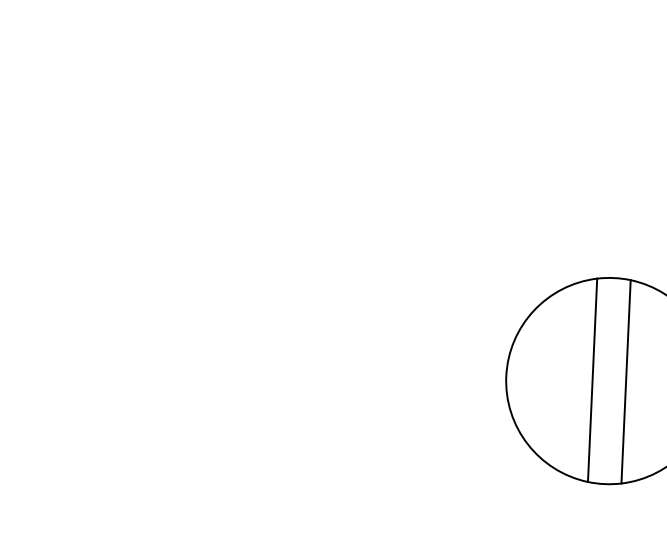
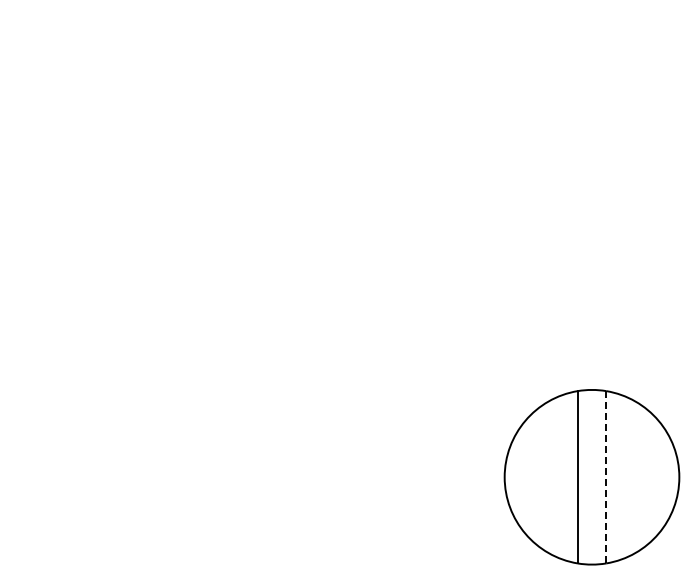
line: (626, 382) -> (606, 477), solid -> dashed

